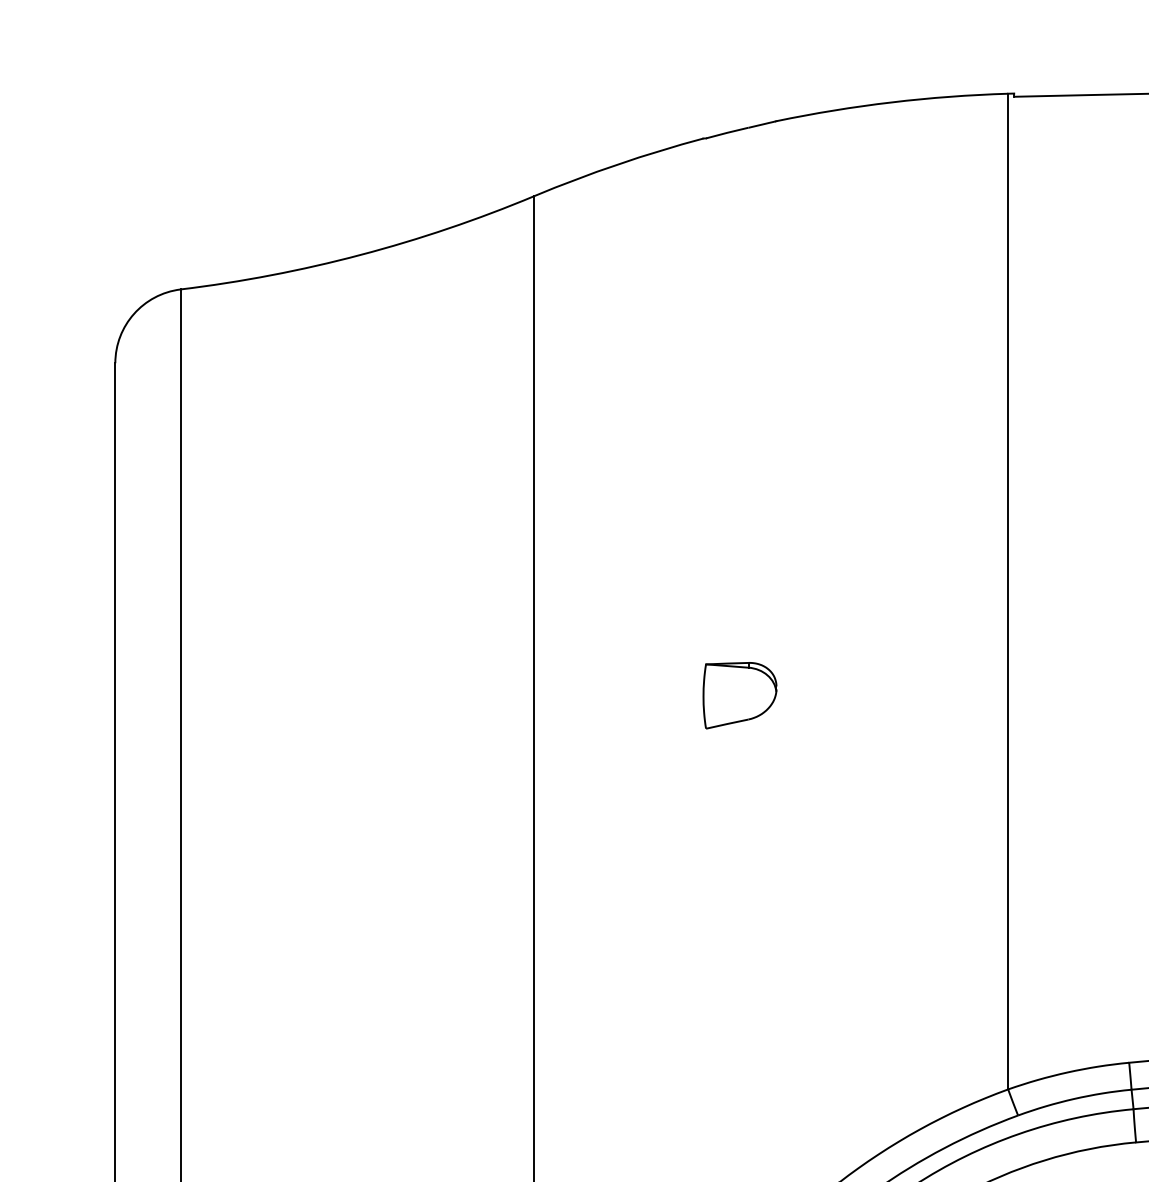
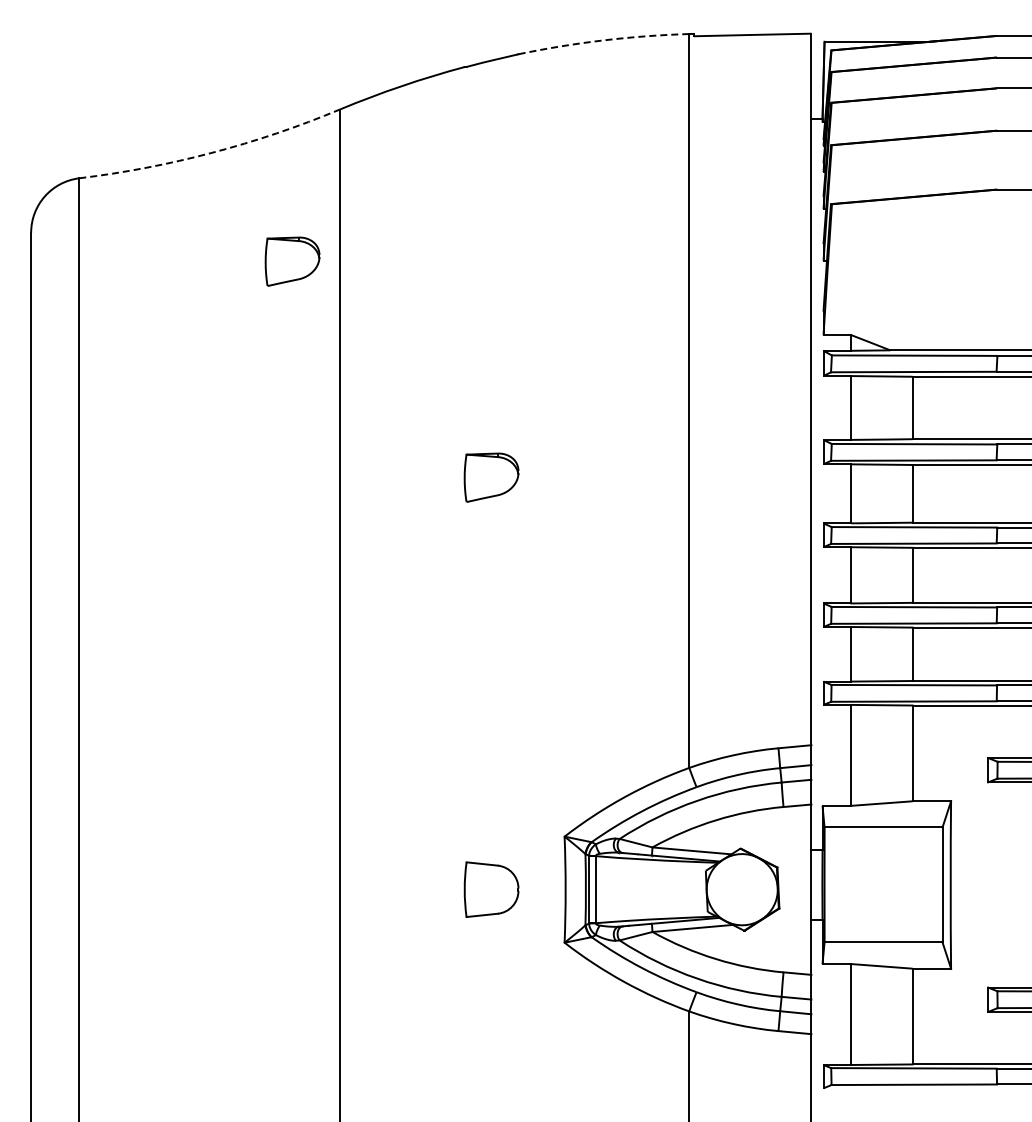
arc: (891, 102) -> (603, 40), solid -> dashed
arc: (361, 254) -> (212, 152), solid -> dashed
part: (469, 402) -> (292, 261), added

